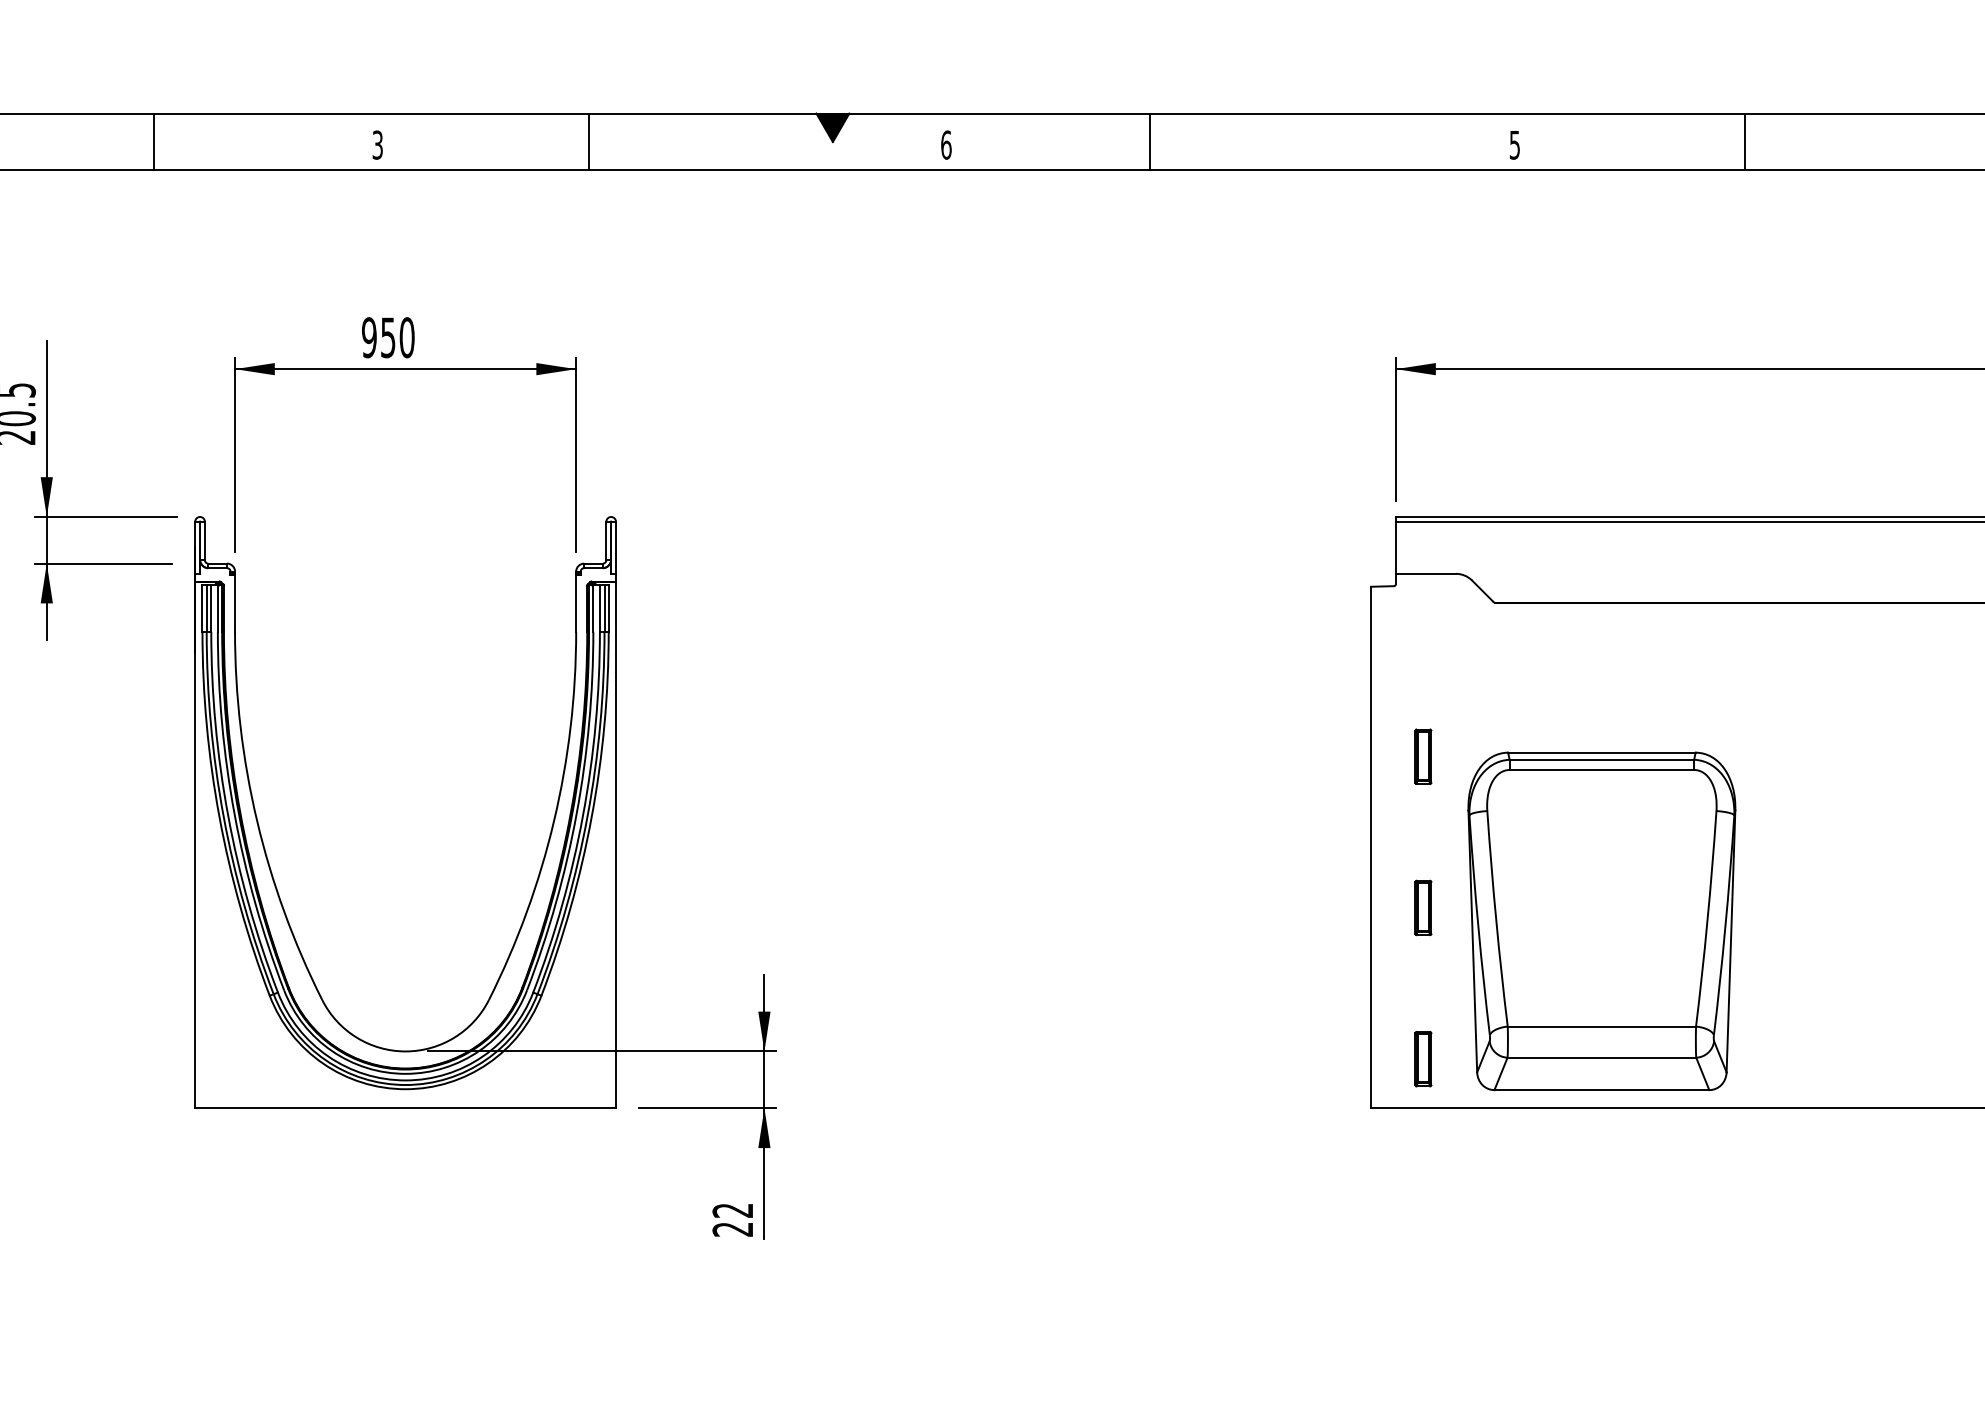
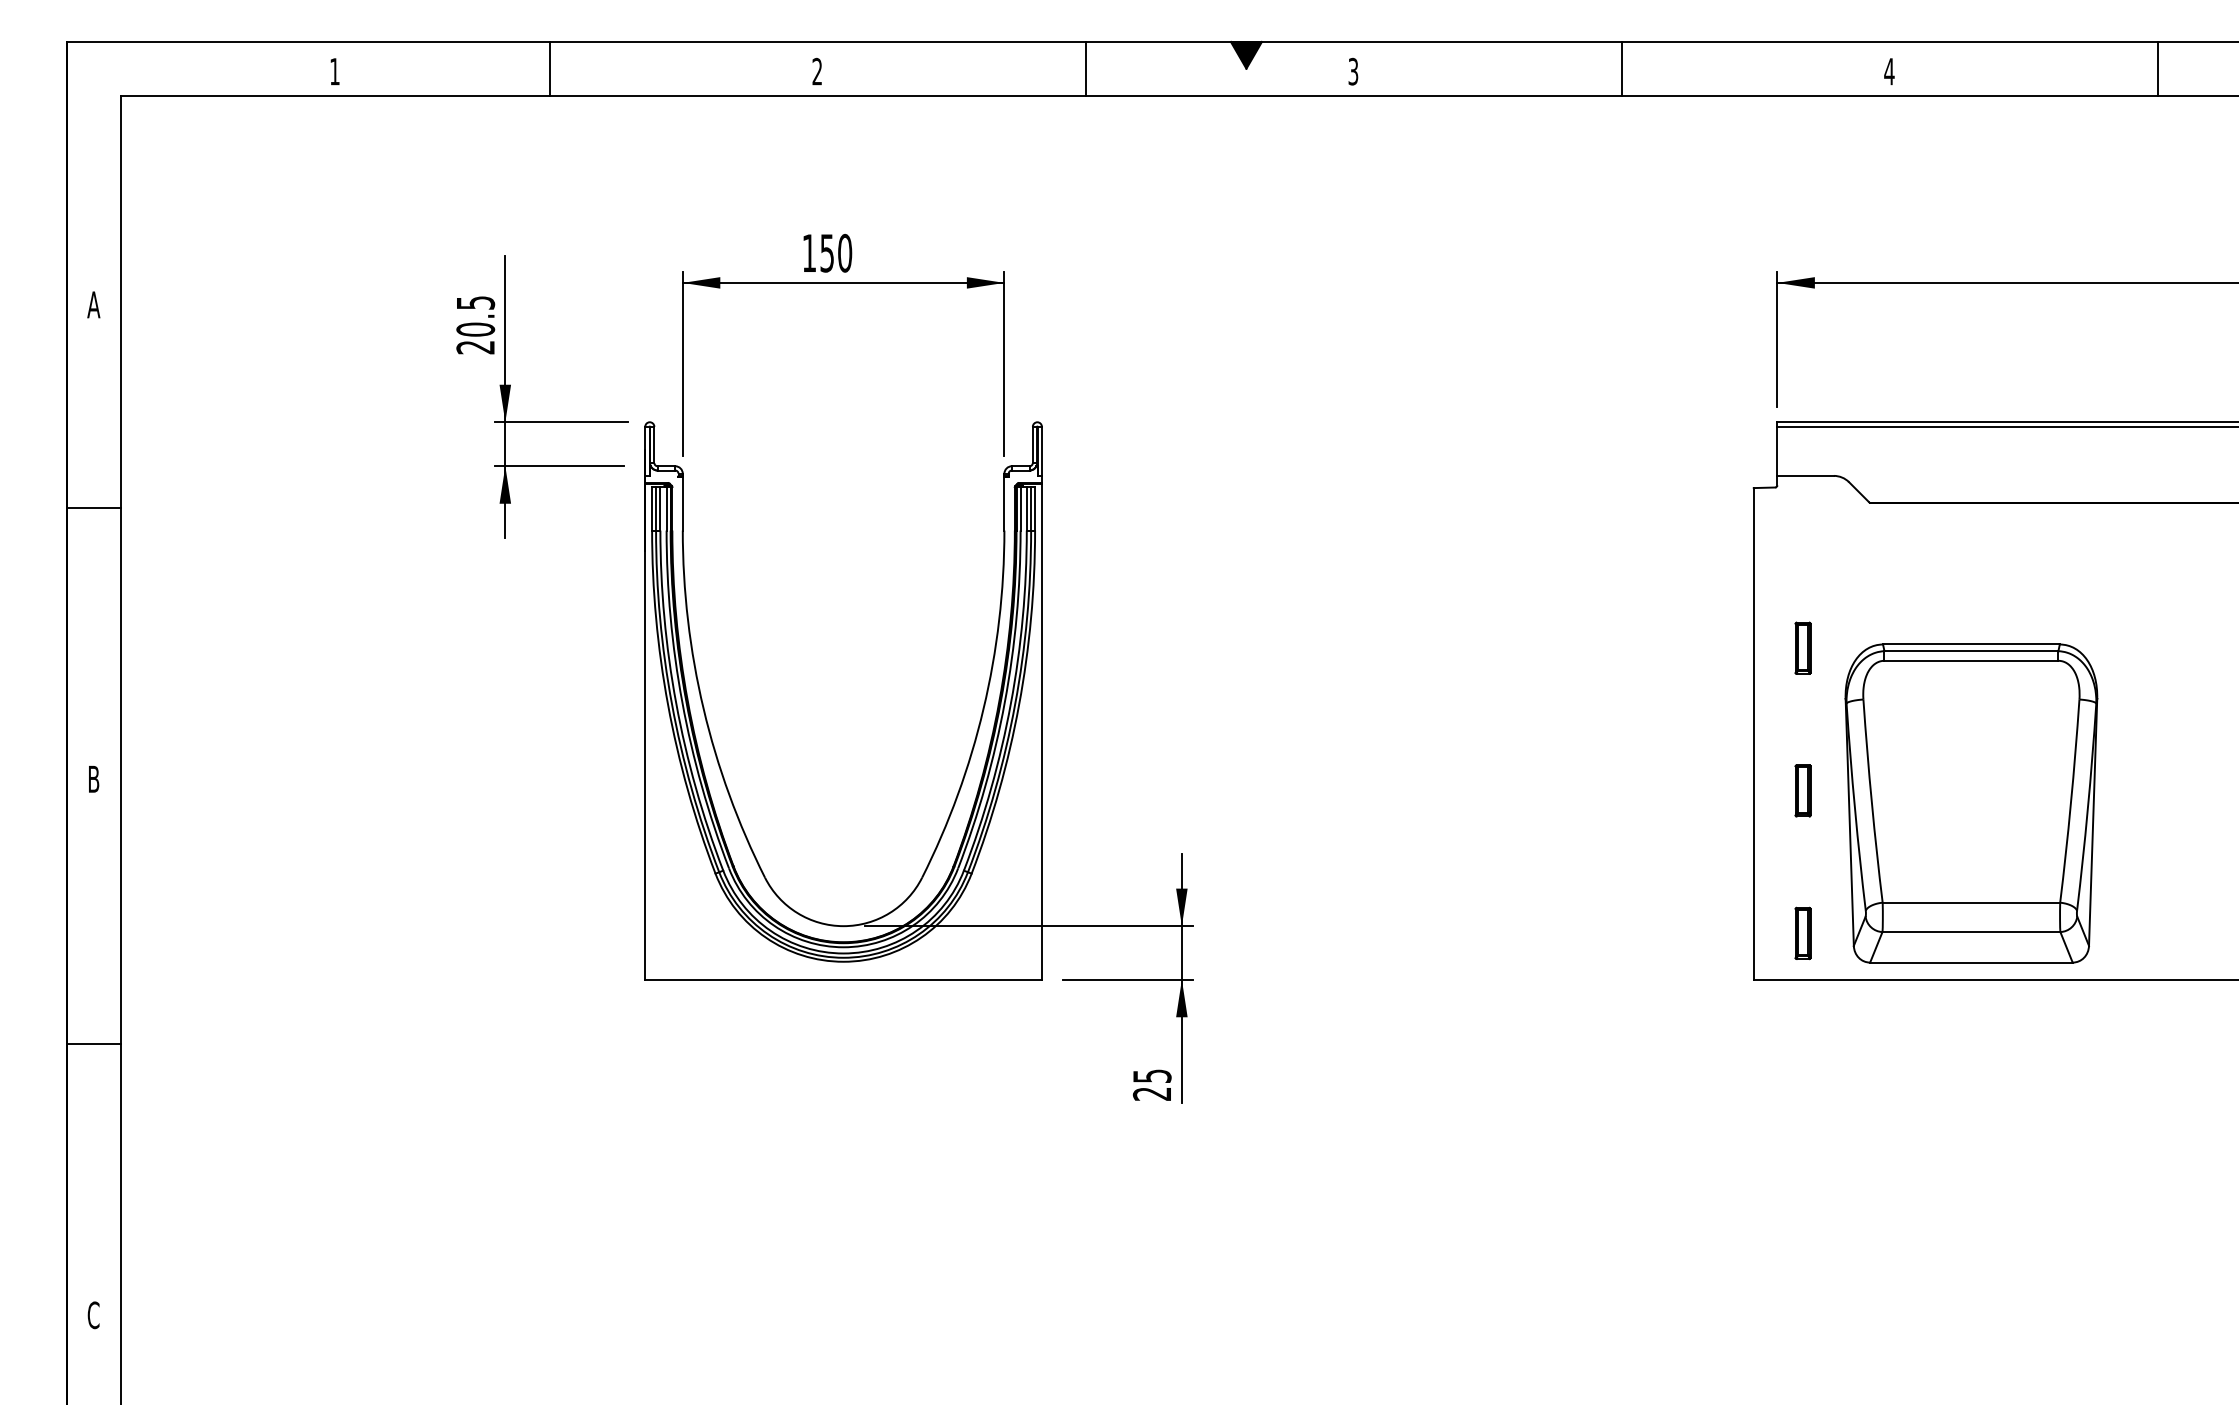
line: (154, 141) -> (549, 68), moved
line: (588, 141) -> (1085, 68), moved
line: (1150, 141) -> (1621, 68), moved
line: (1745, 141) -> (2157, 68), moved
text: (377, 144) -> (817, 71), 3 -> 2
text: (946, 144) -> (1353, 71), 6 -> 3
text: (1514, 144) -> (1889, 71), 5 -> 4
text: (369, 336) -> (809, 252), 950 -> 150
text: (732, 1209) -> (1151, 1075), 22 -> 25

